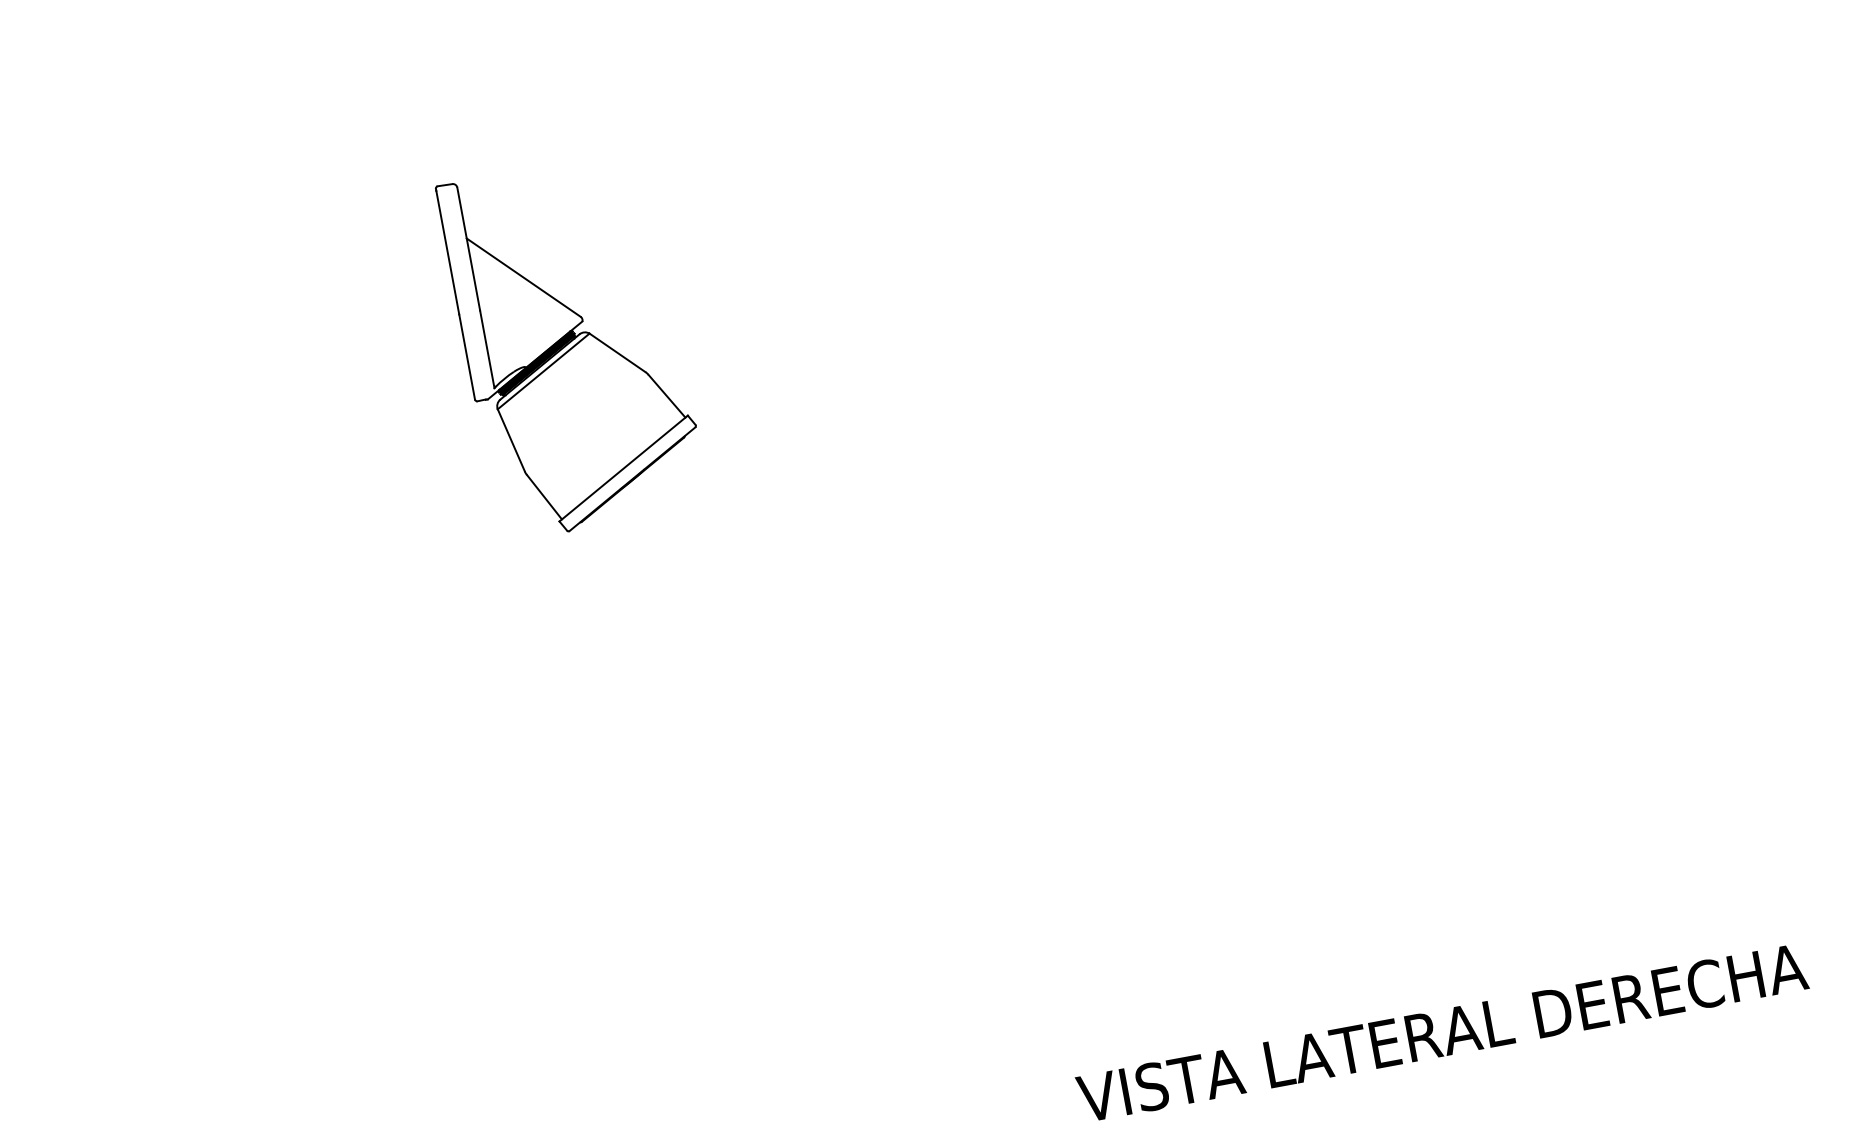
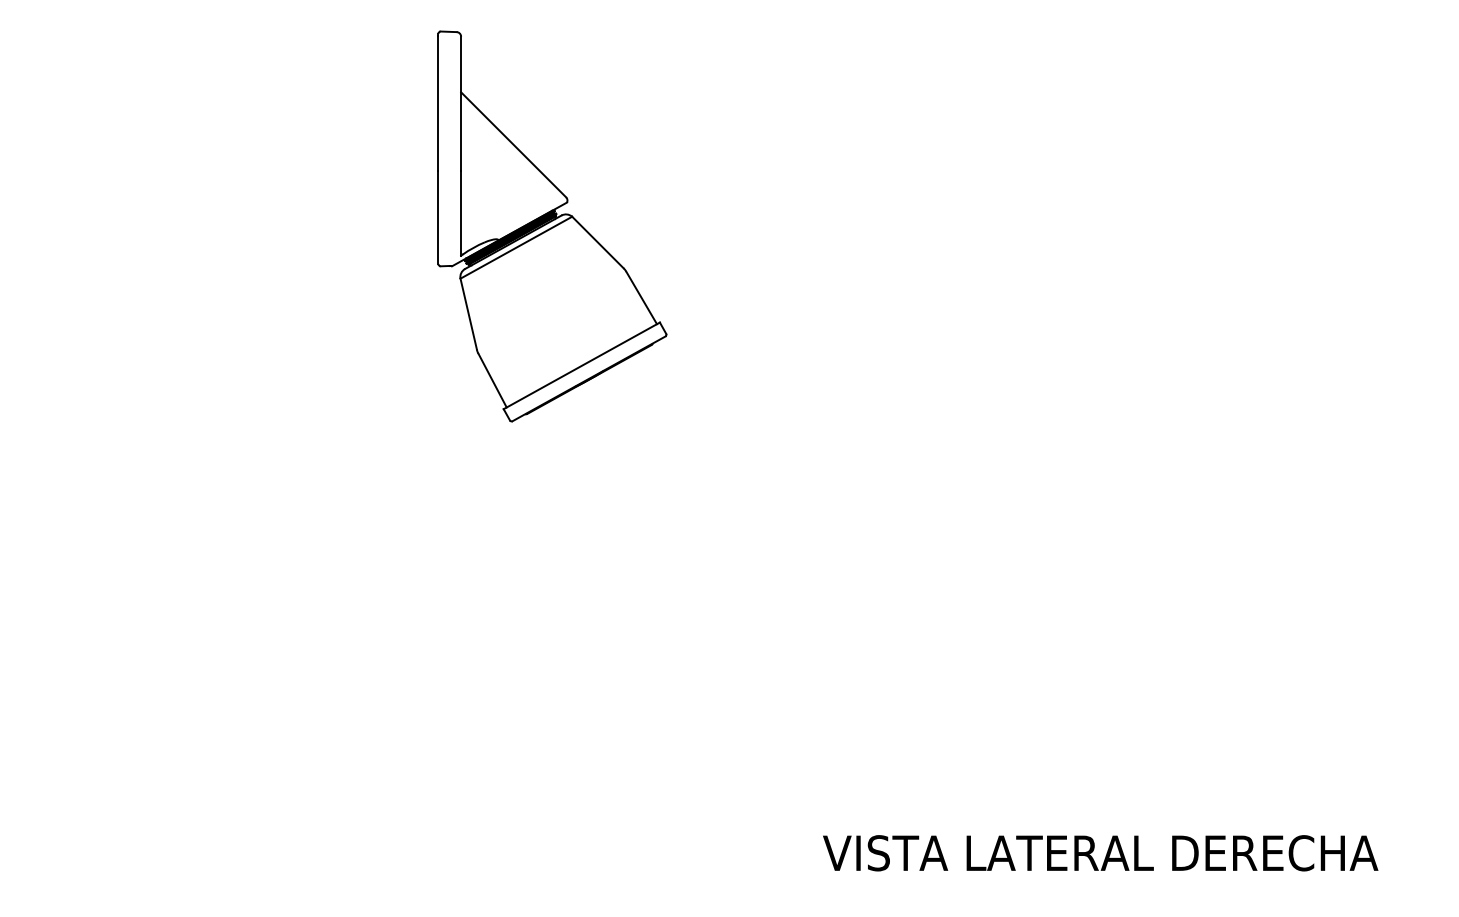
part: (573, 345) -> (552, 226), size x1.43

